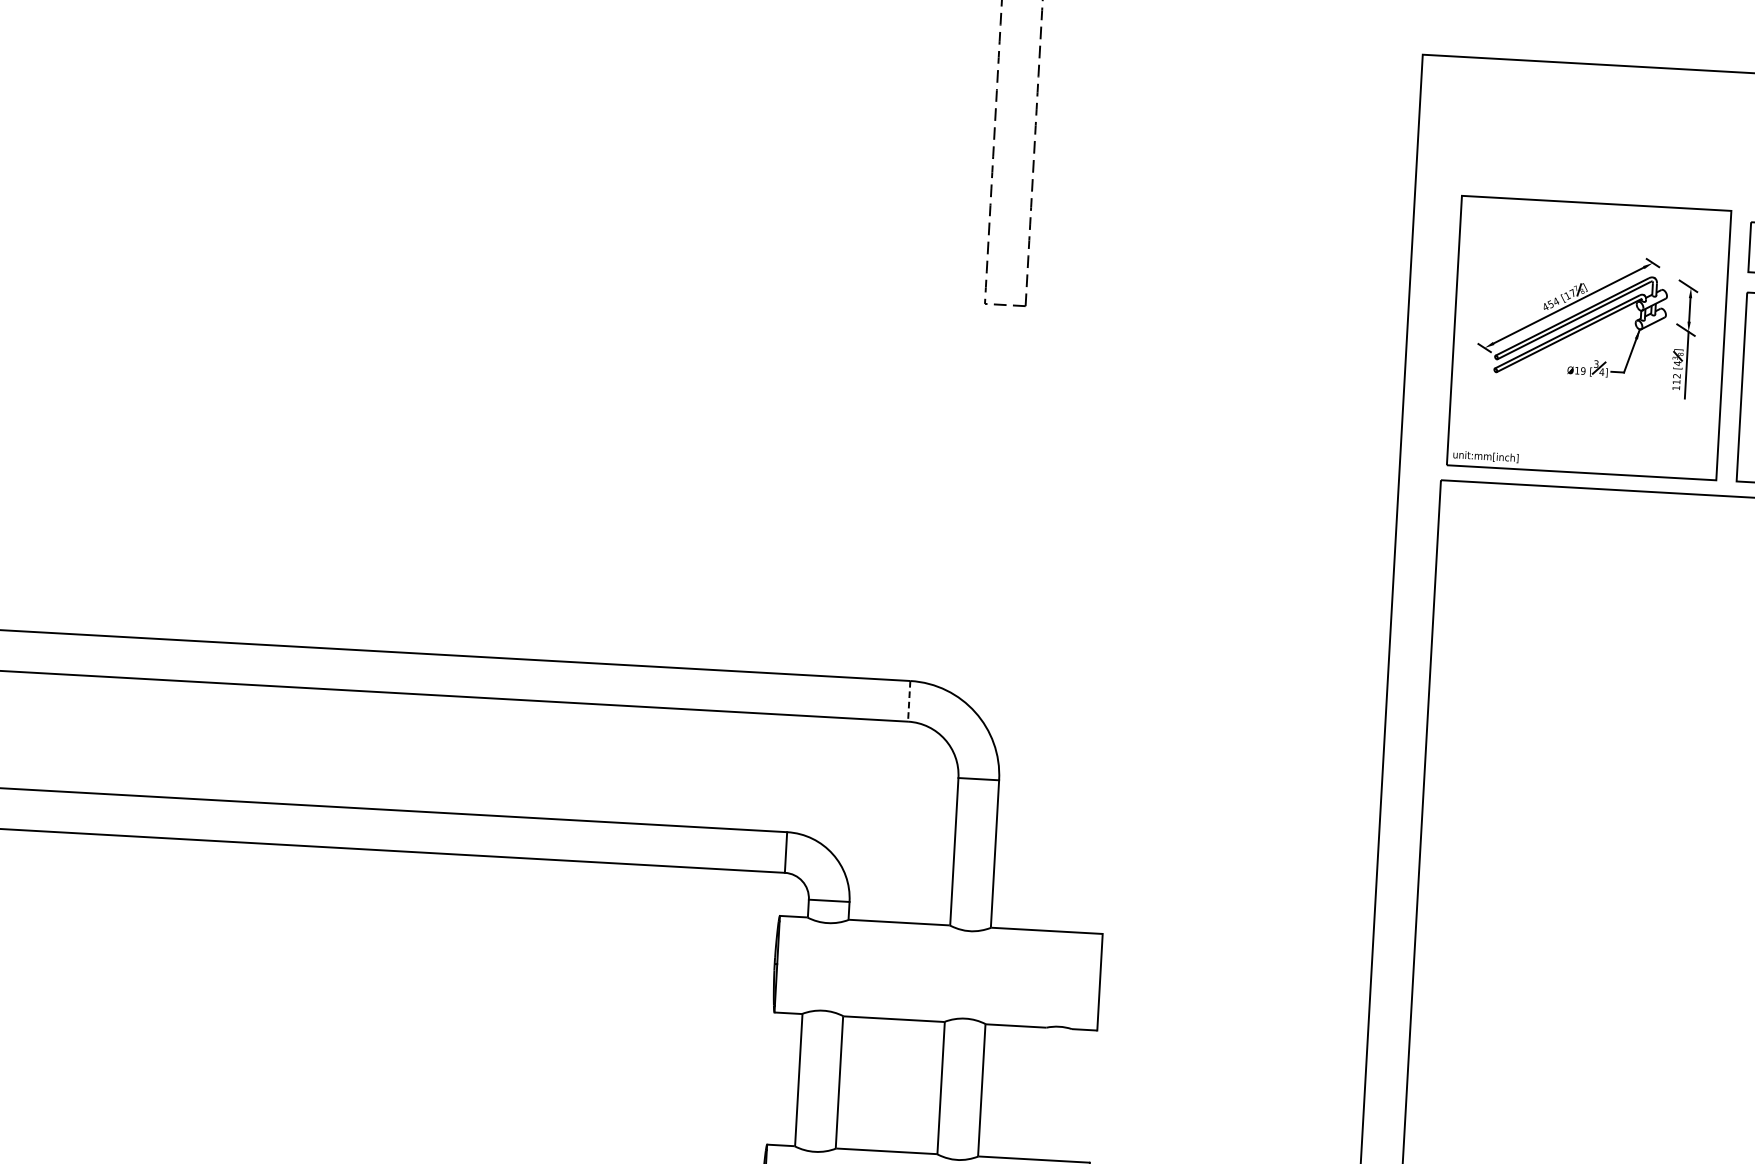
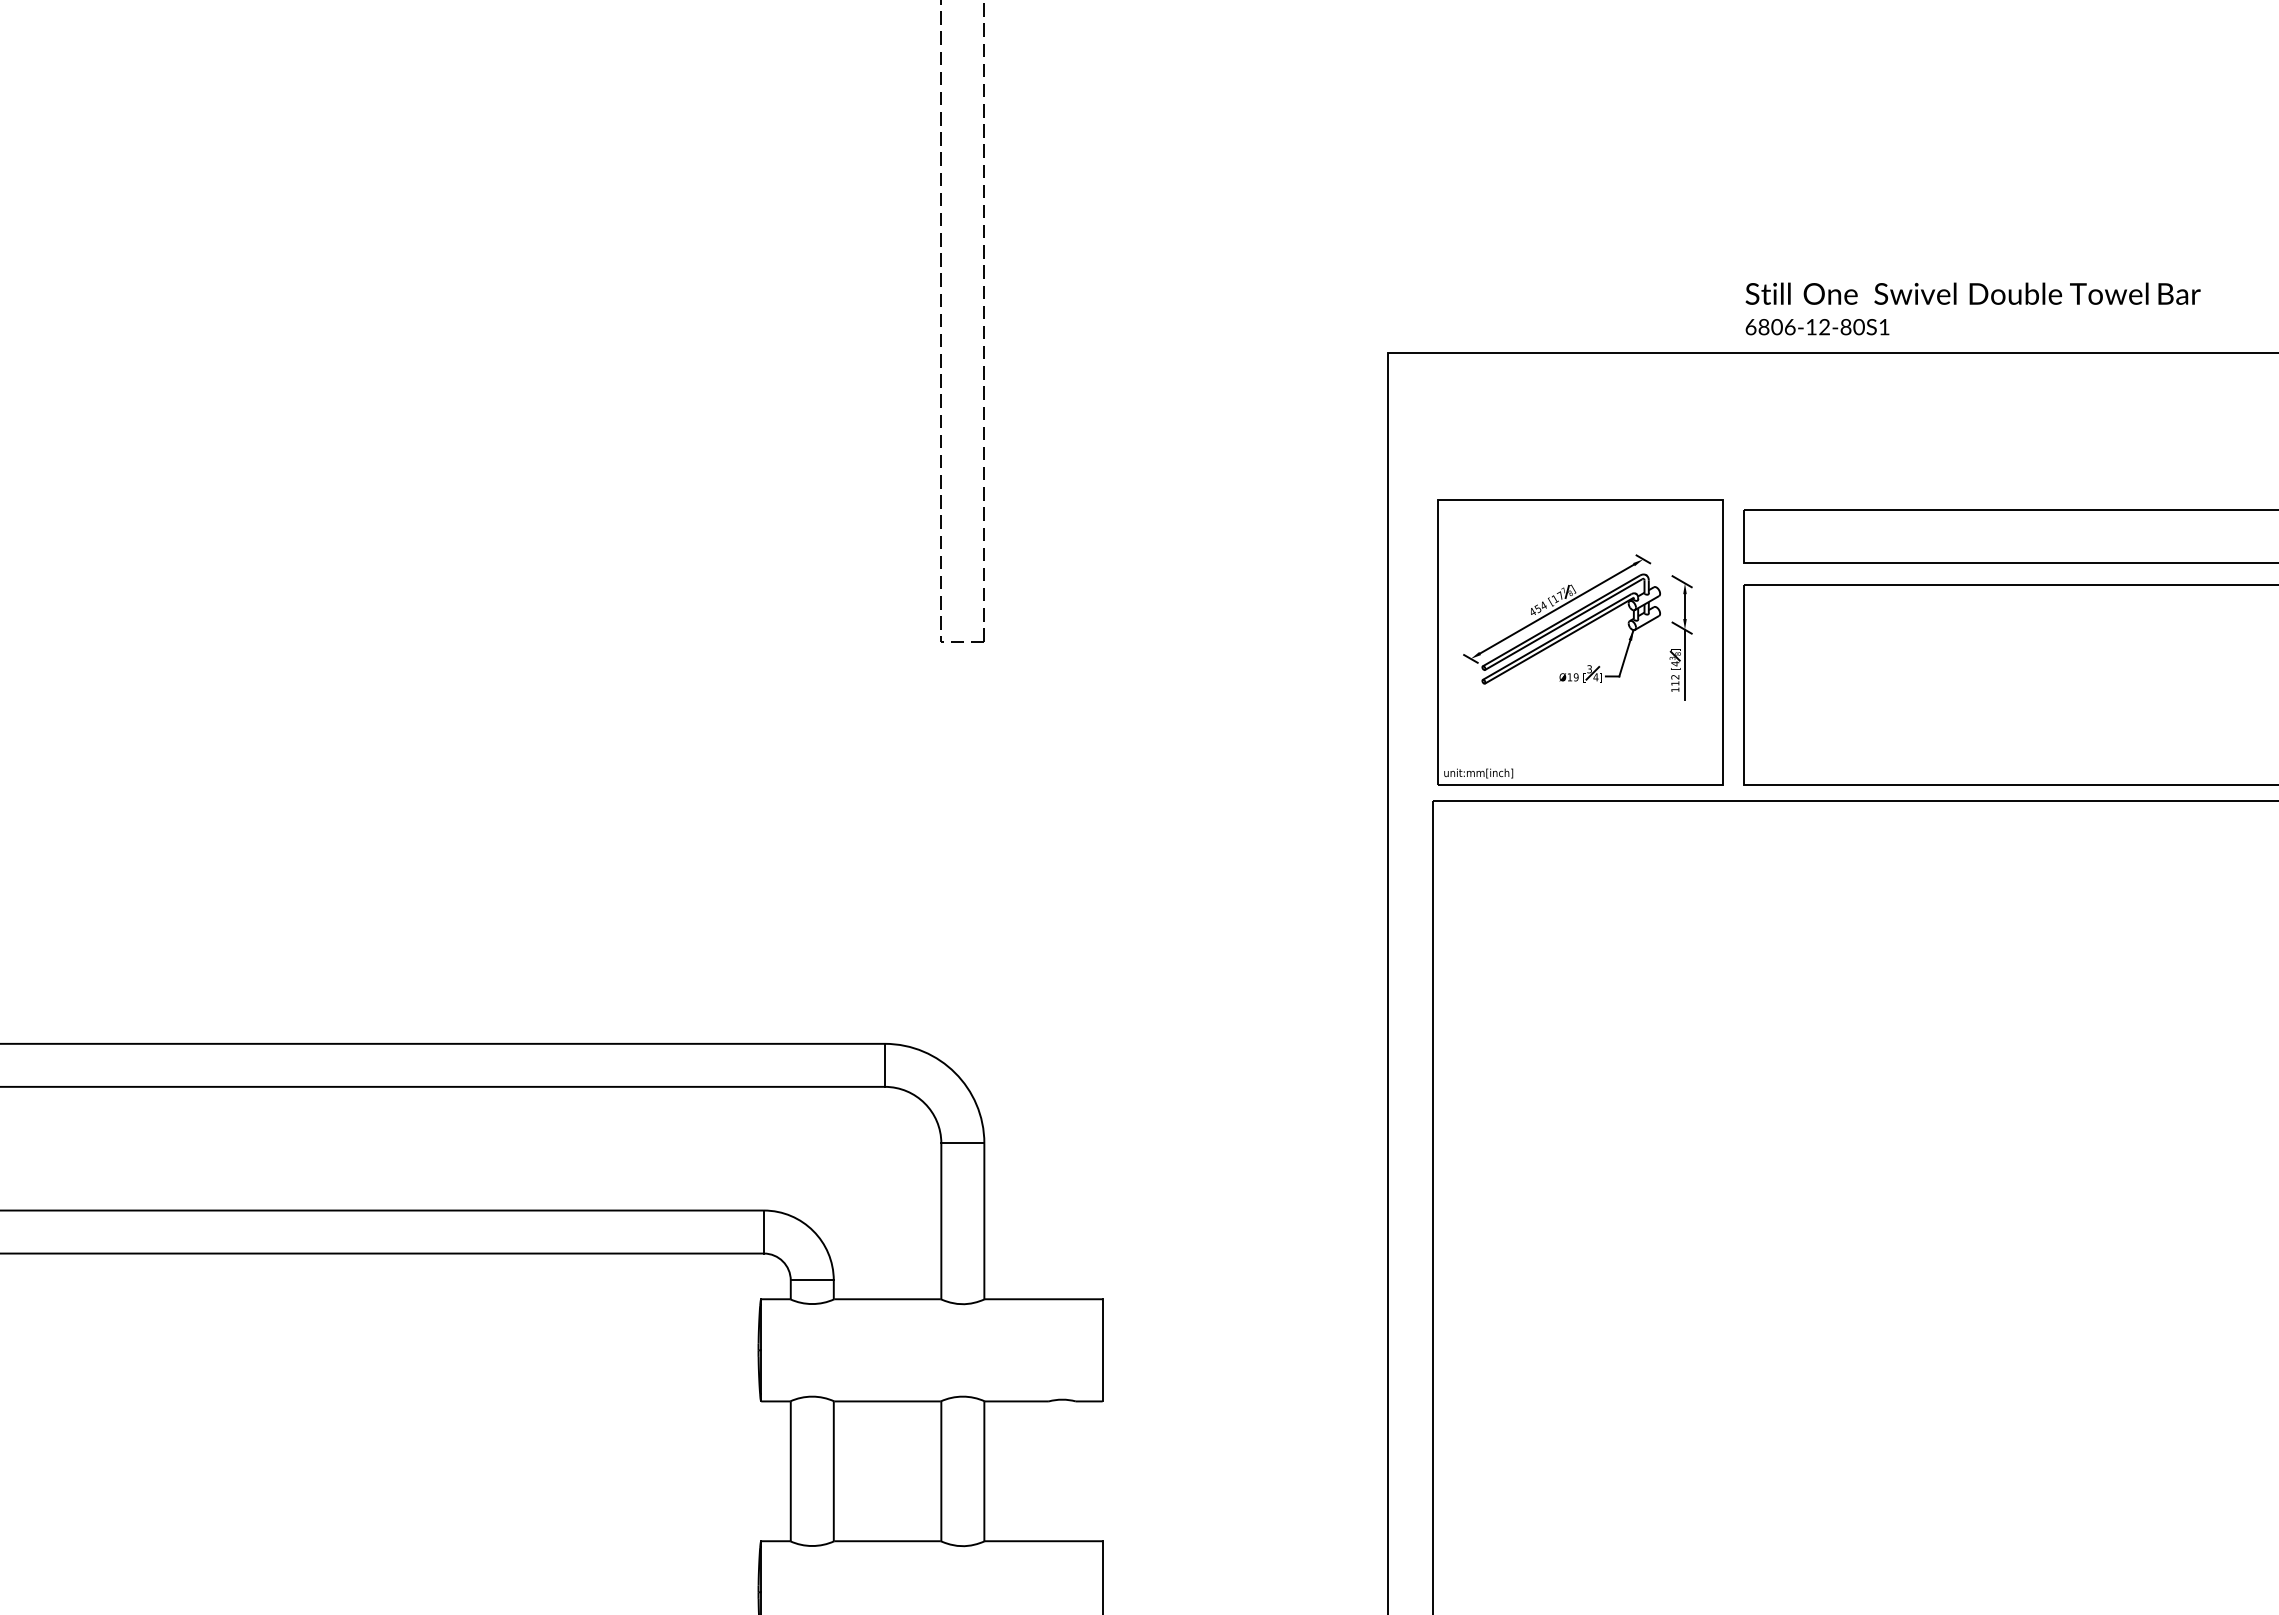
line: (908, 701) -> (884, 1065), dashed -> solid

